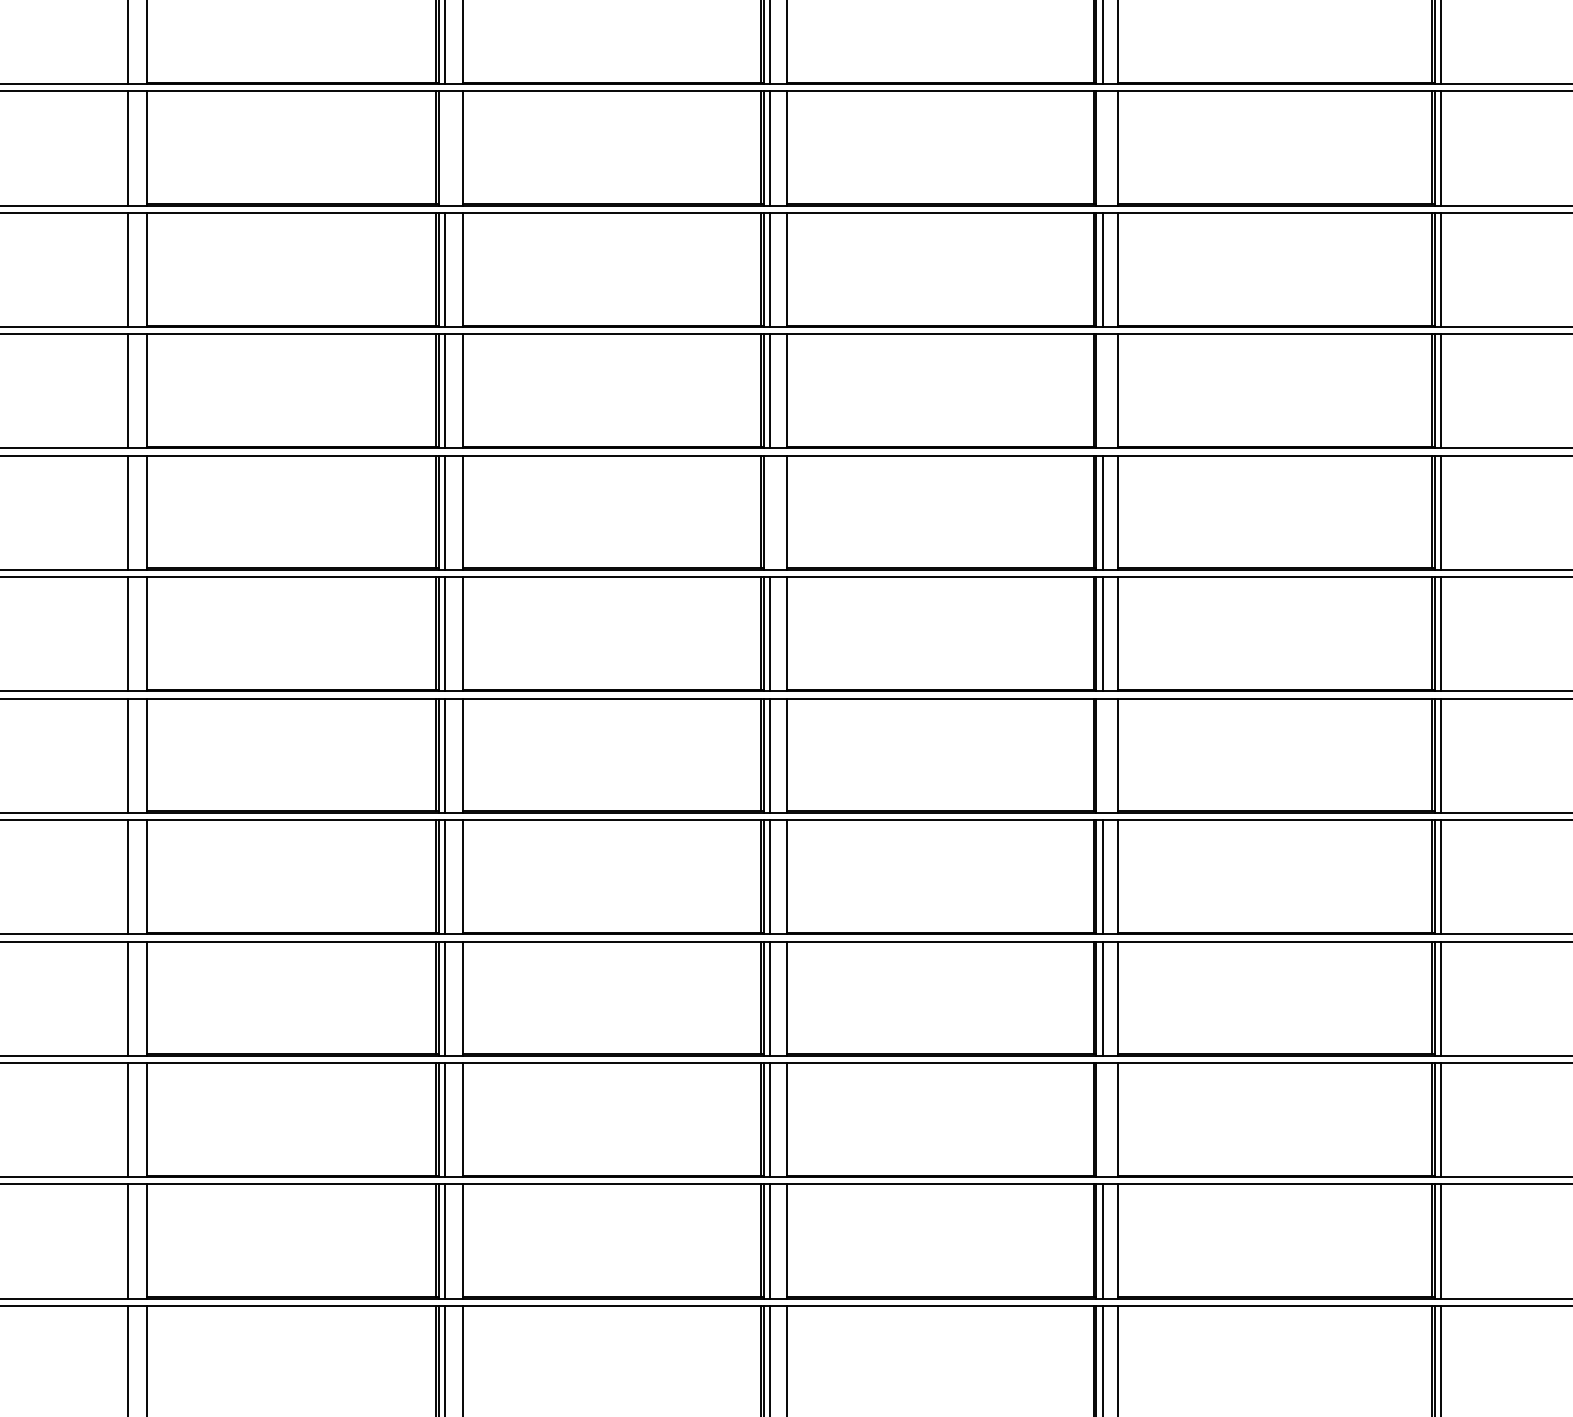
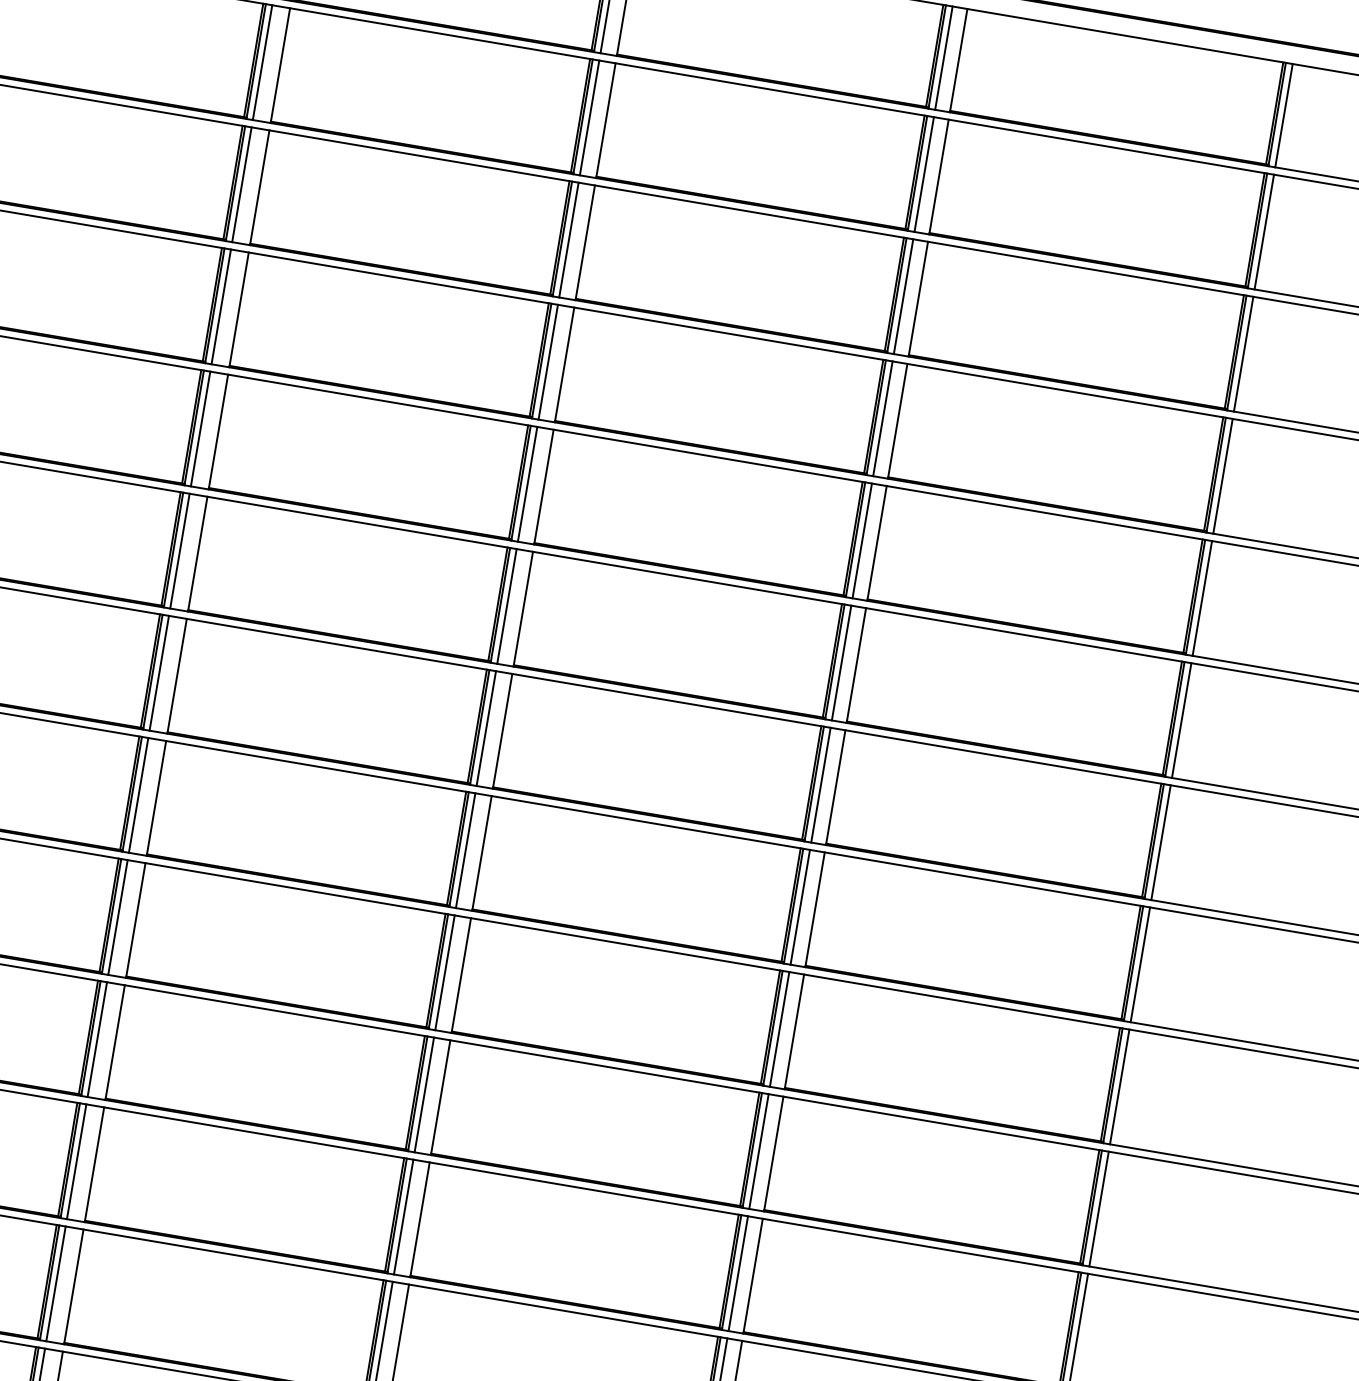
line: (445, 148) -> (242, 184), added
line: (1103, 148) -> (903, 296), added
line: (1103, 391) -> (862, 541), added
line: (770, 512) -> (507, 606), added
line: (1103, 755) -> (800, 907), added
line: (1103, 1120) -> (738, 1274), added

